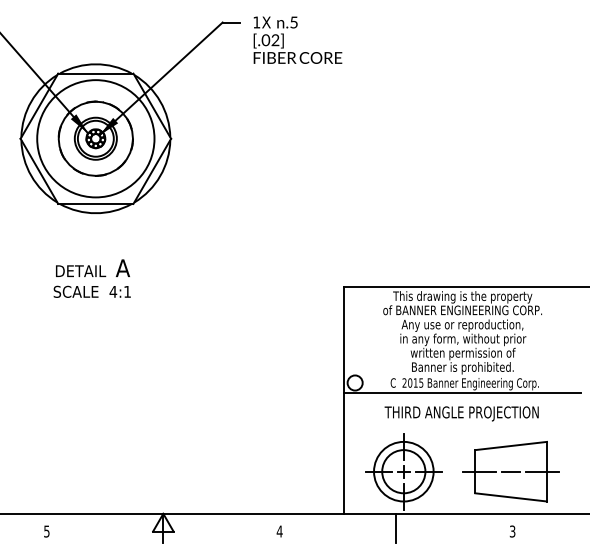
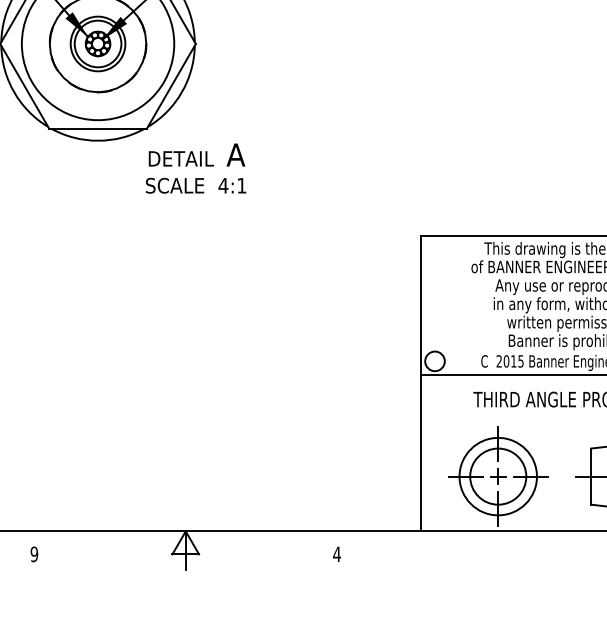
text: (91, 278) -> (195, 168), moved
line: (396, 528) -> (488, 550), removed
text: (46, 531) -> (33, 554), 5 -> 9

